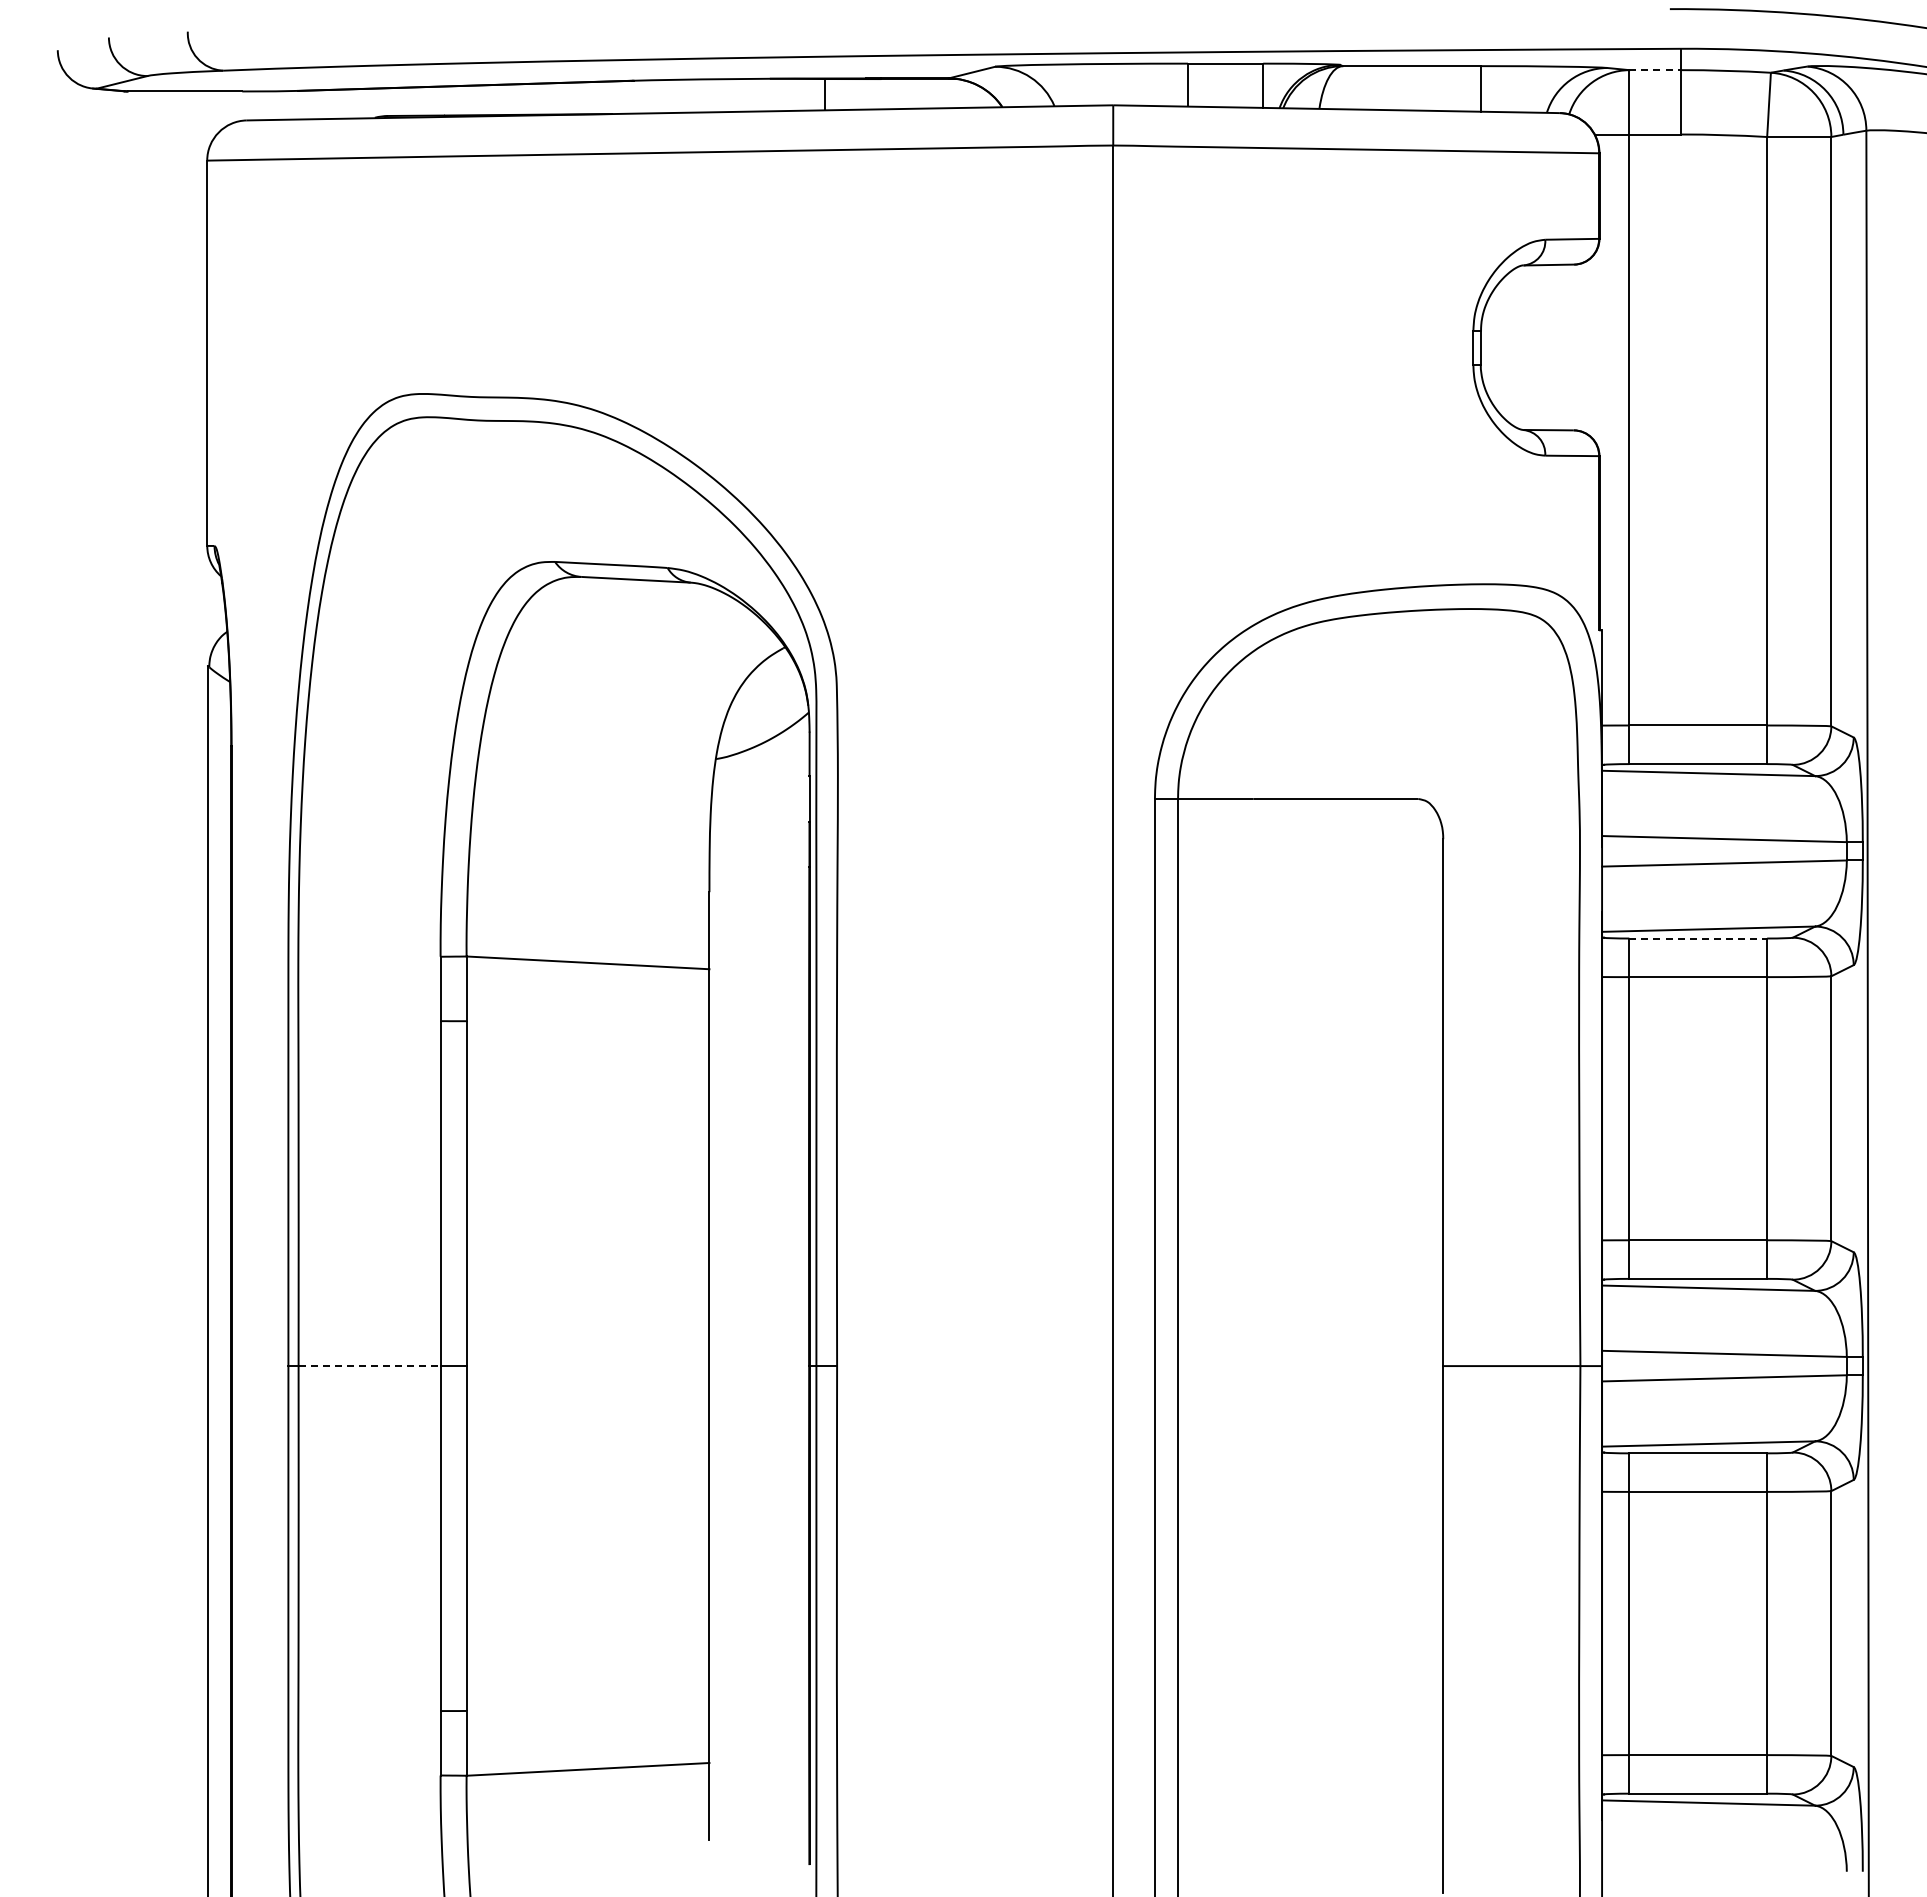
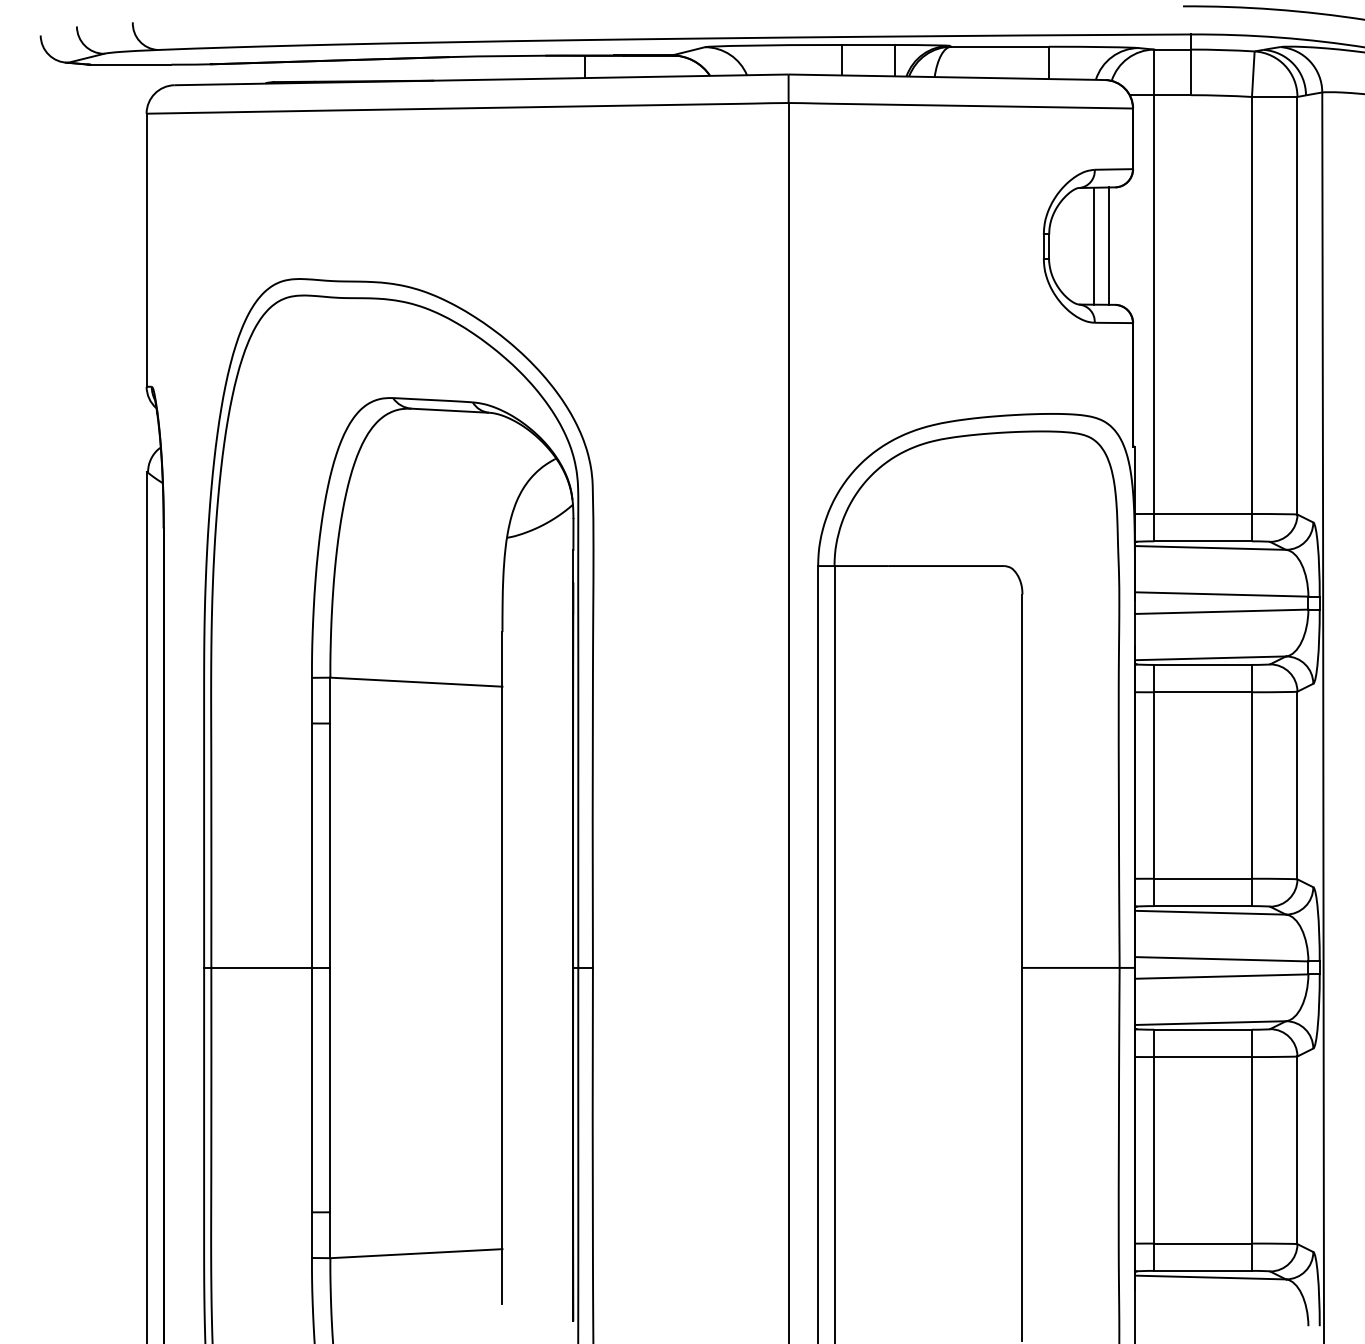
line: (1655, 70) -> (1172, 49), dashed -> solid
line: (1543, 347) -> (1093, 246), added
line: (1565, 347) -> (1109, 246), added
line: (1698, 938) -> (1203, 664), dashed -> solid
line: (370, 1366) -> (262, 968), dashed -> solid

